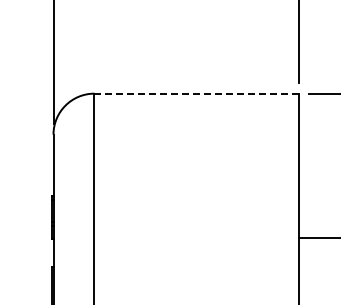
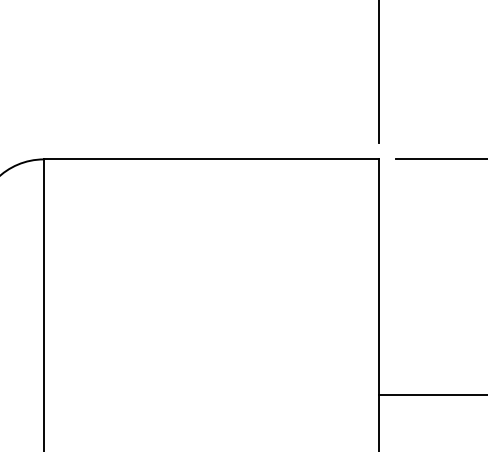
line: (196, 93) -> (211, 159), dashed -> solid

